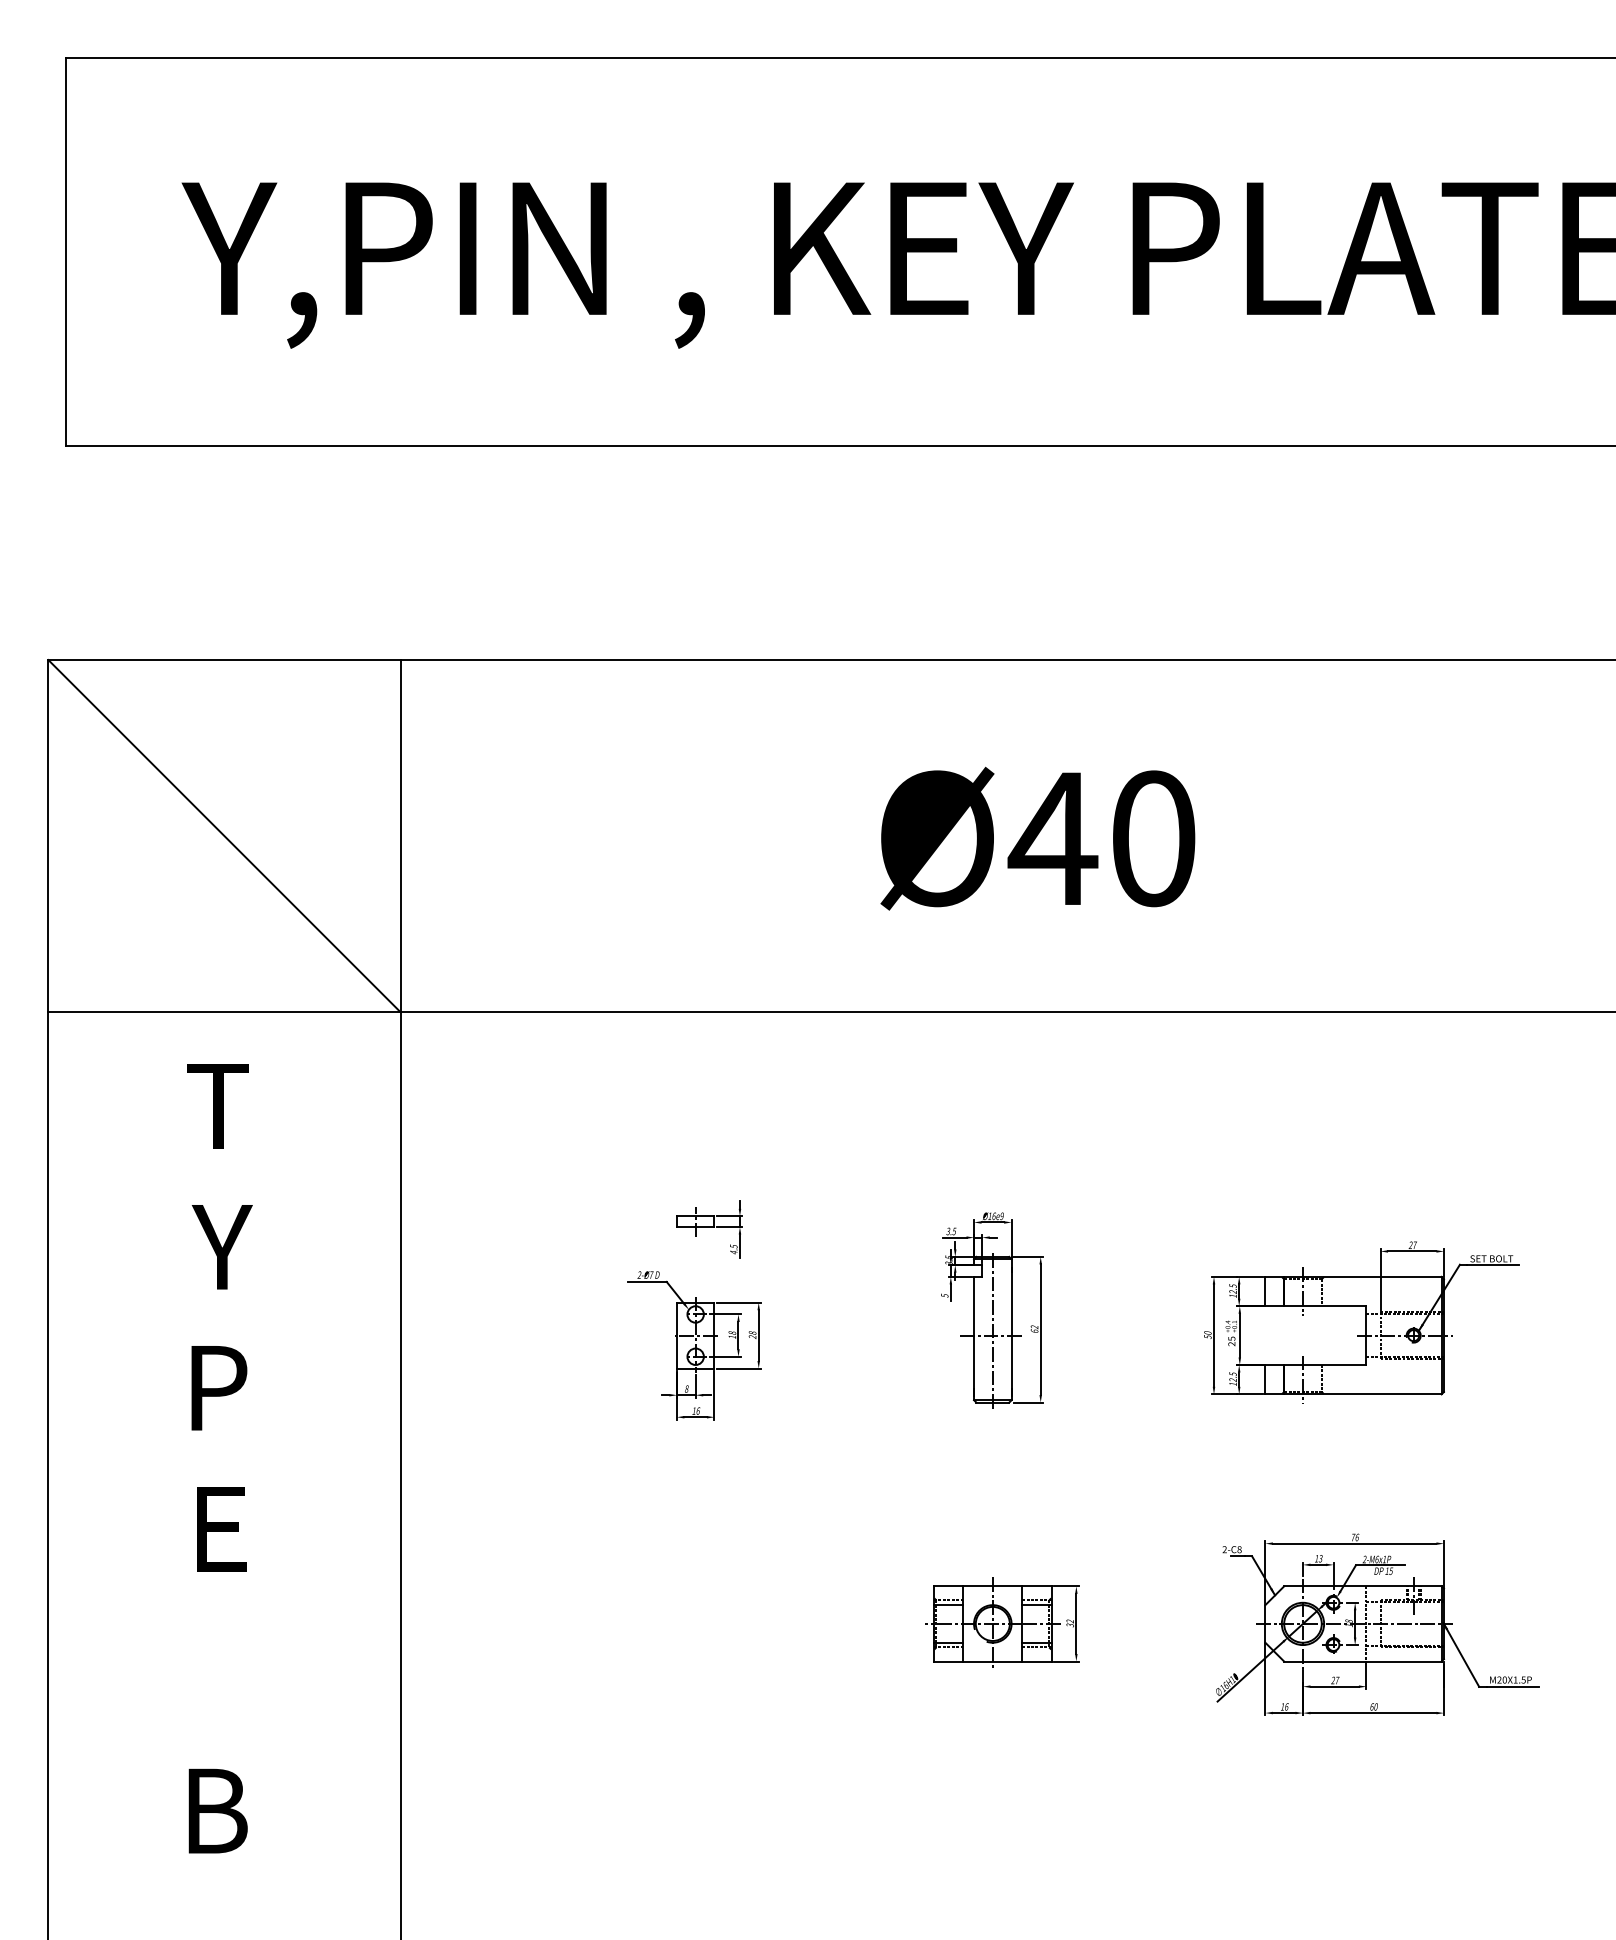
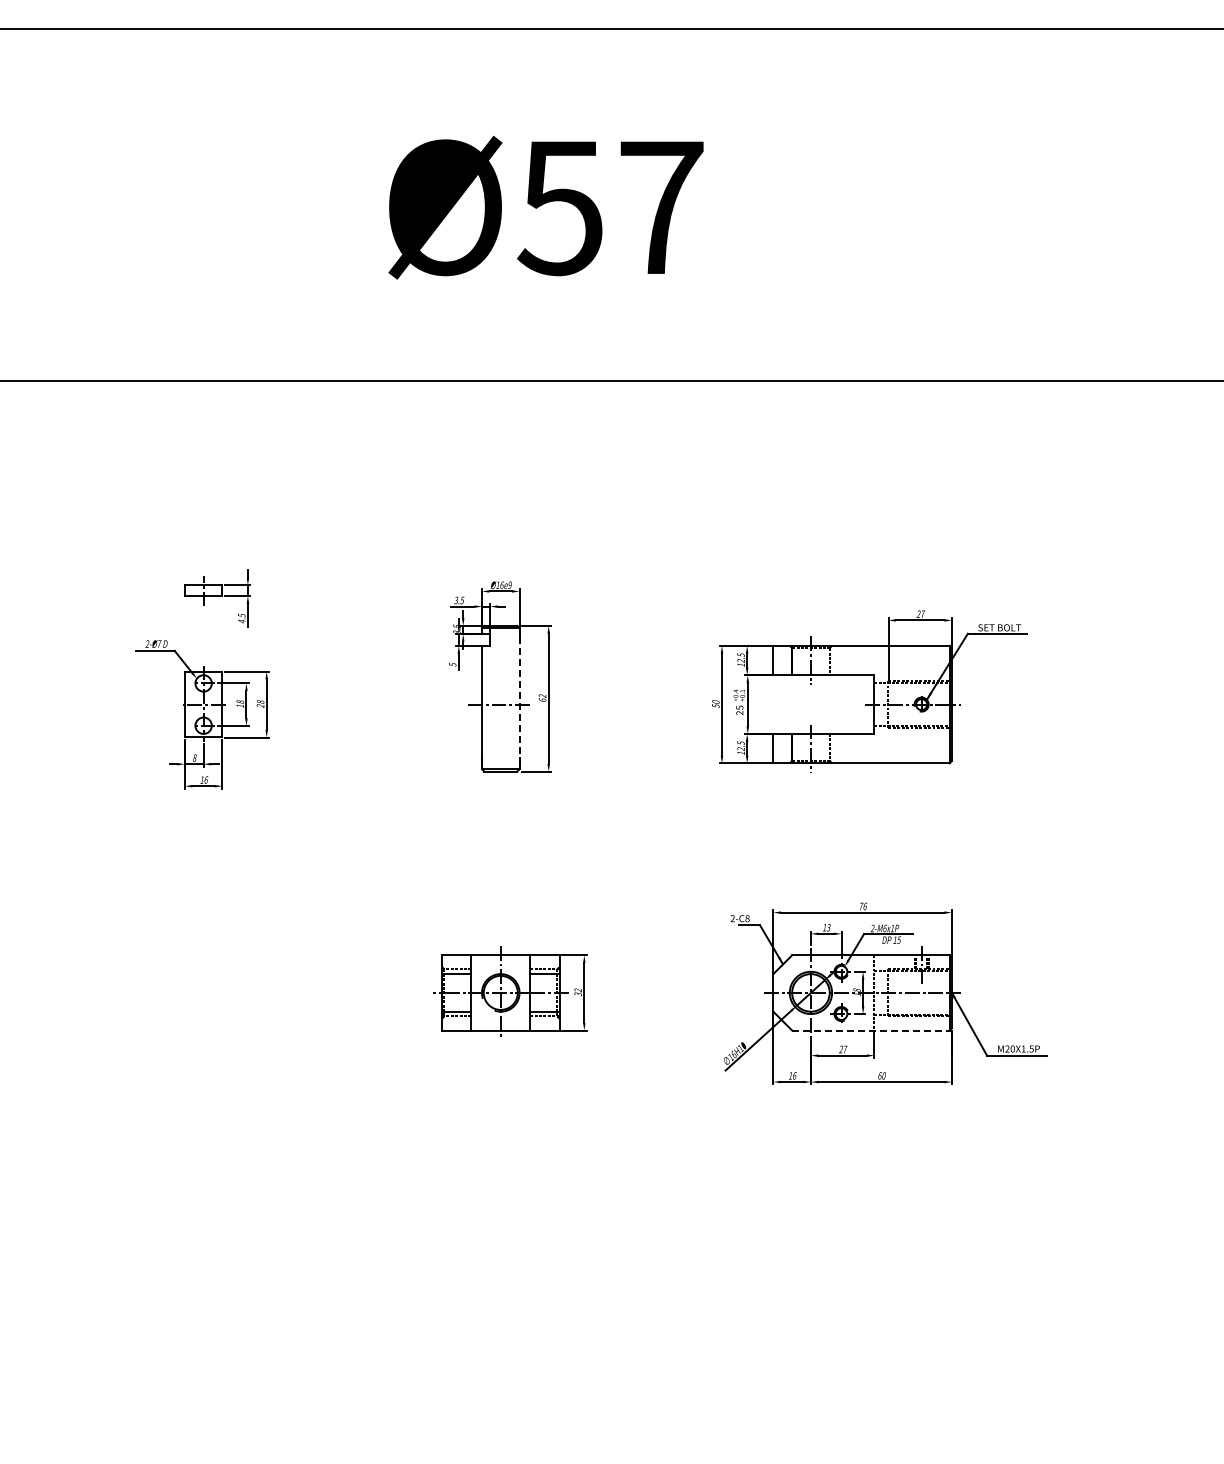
text: (1101, 838) -> (609, 207), Ø40 -> Ø57
line: (992, 1329) -> (500, 698), removed
line: (1011, 1331) -> (519, 700), solid -> dashed
line: (1362, 1661) -> (870, 1030), solid -> dashed

